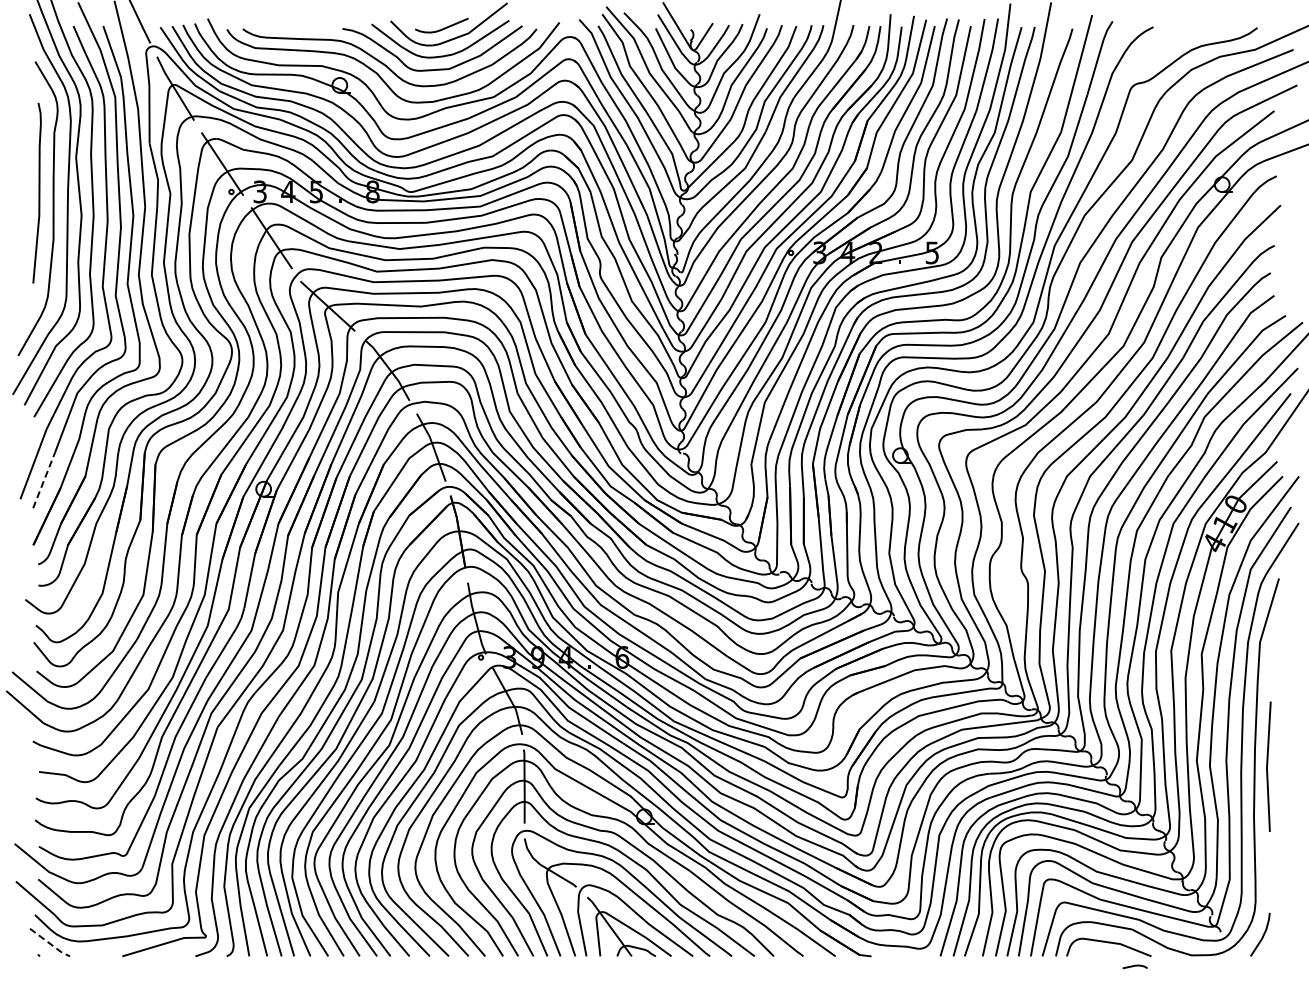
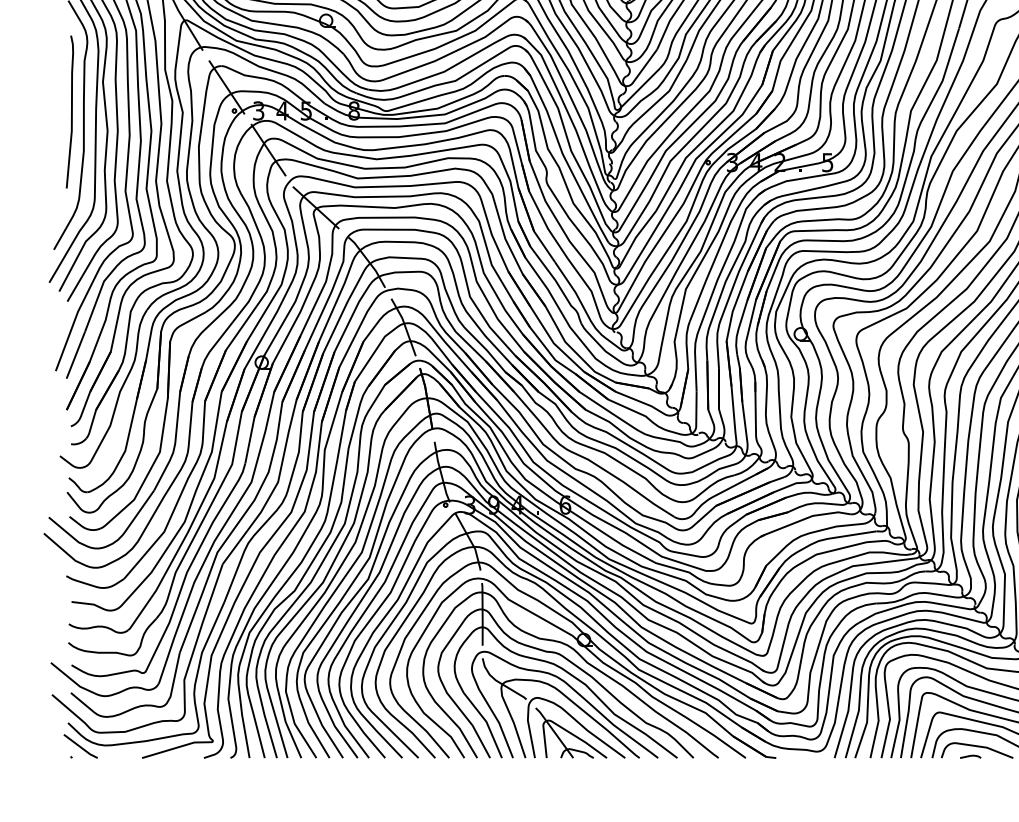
line: (44, 480) -> (76, 355), dashed -> solid
line: (49, 943) -> (80, 747), dashed -> solid
curve: (1134, 966) -> (970, 756), moved

